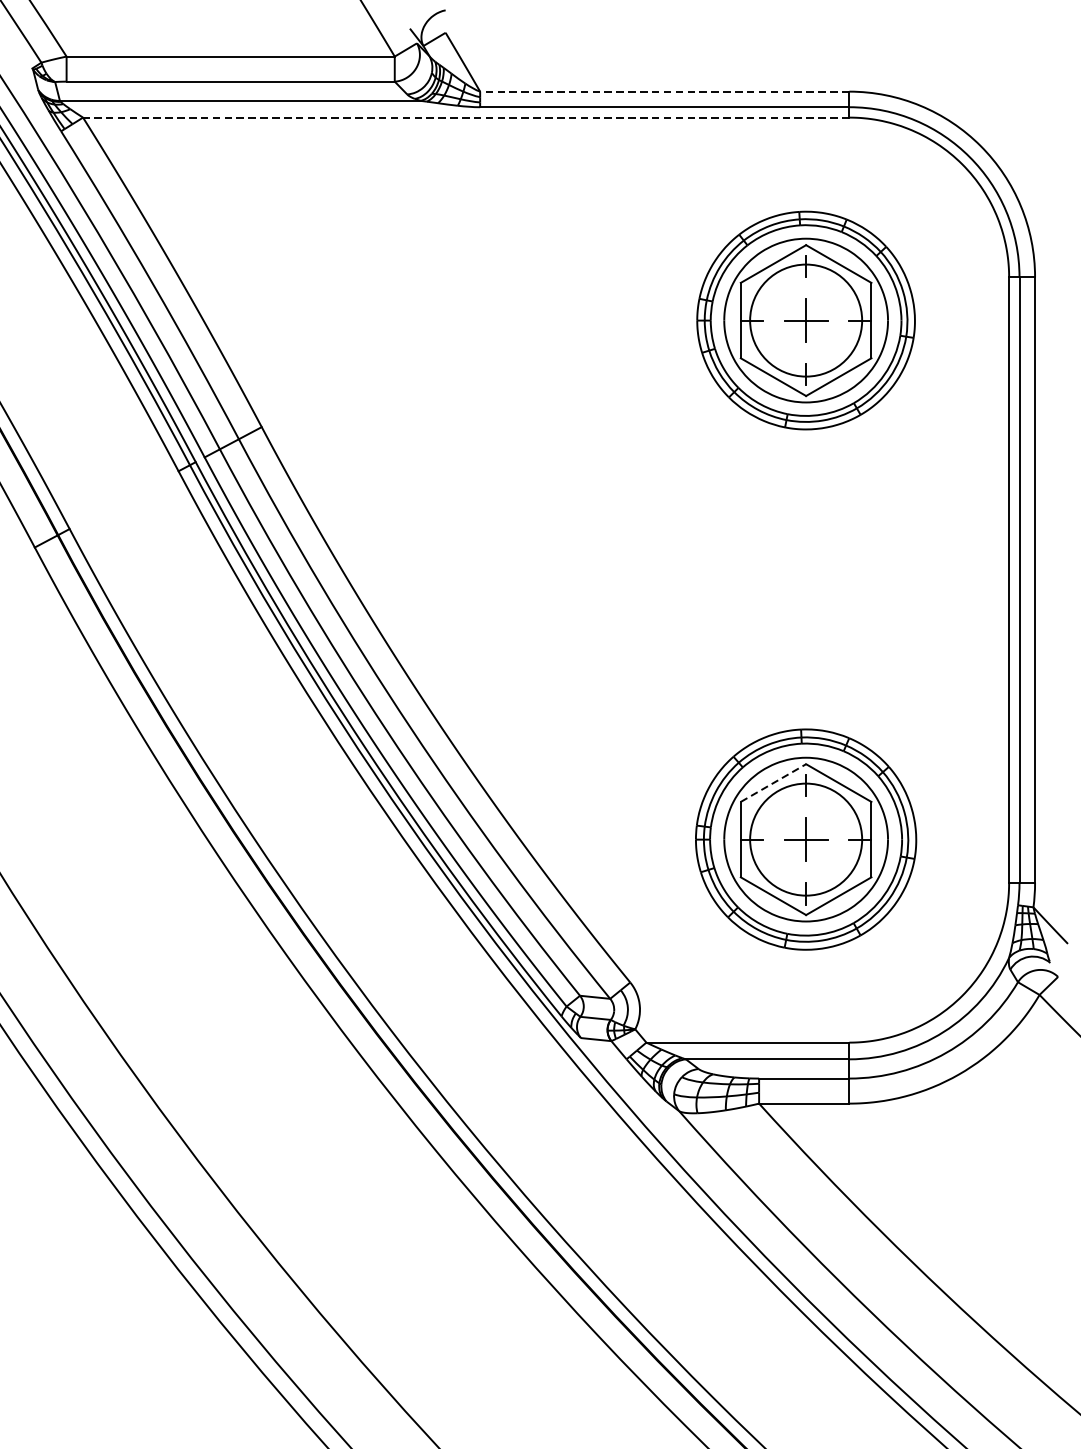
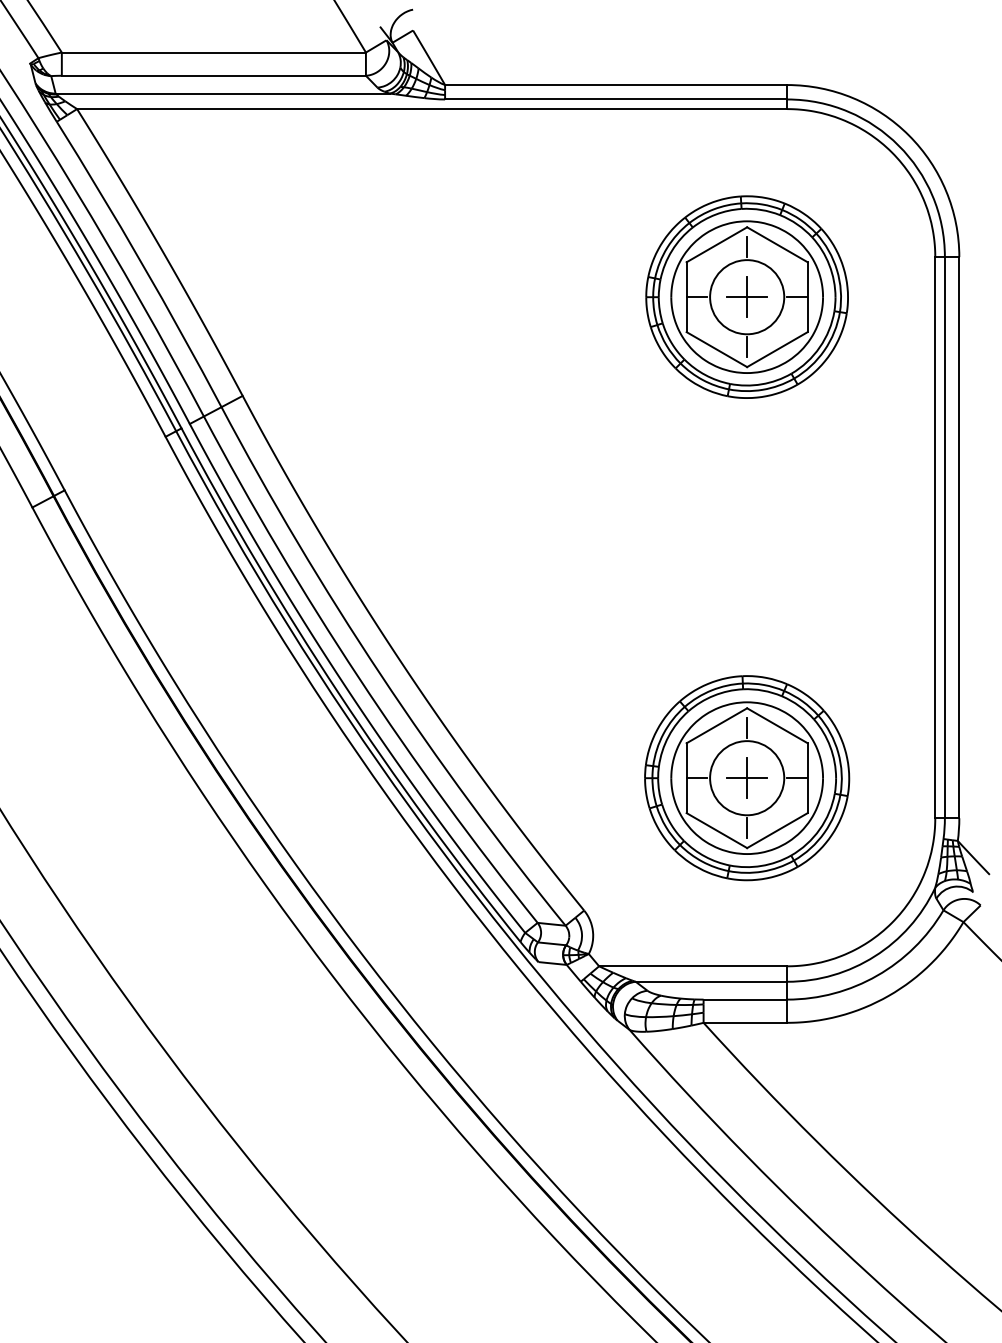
line: (664, 92) -> (615, 85), dashed -> solid
line: (465, 118) -> (431, 109), dashed -> solid
circle: (806, 320) -> (747, 297), size x0.71
line: (773, 782) -> (716, 725), dashed -> solid
circle: (806, 839) -> (747, 778), size x0.71

